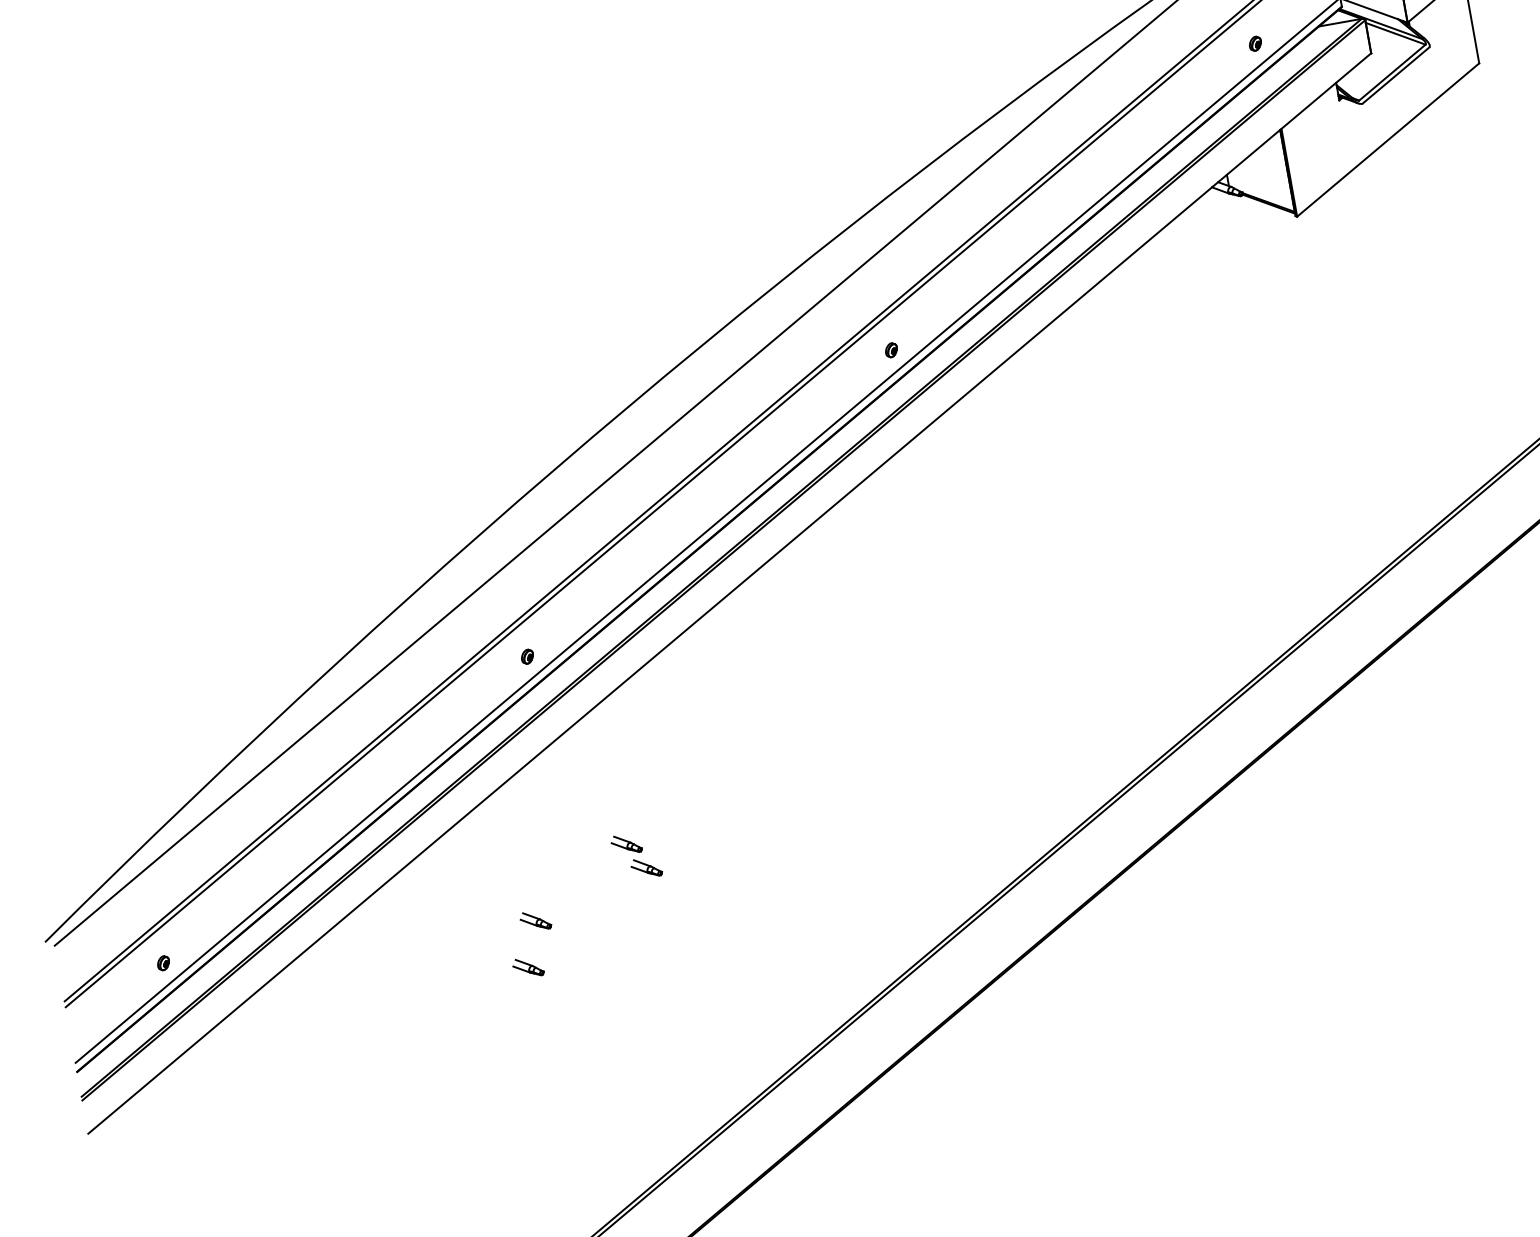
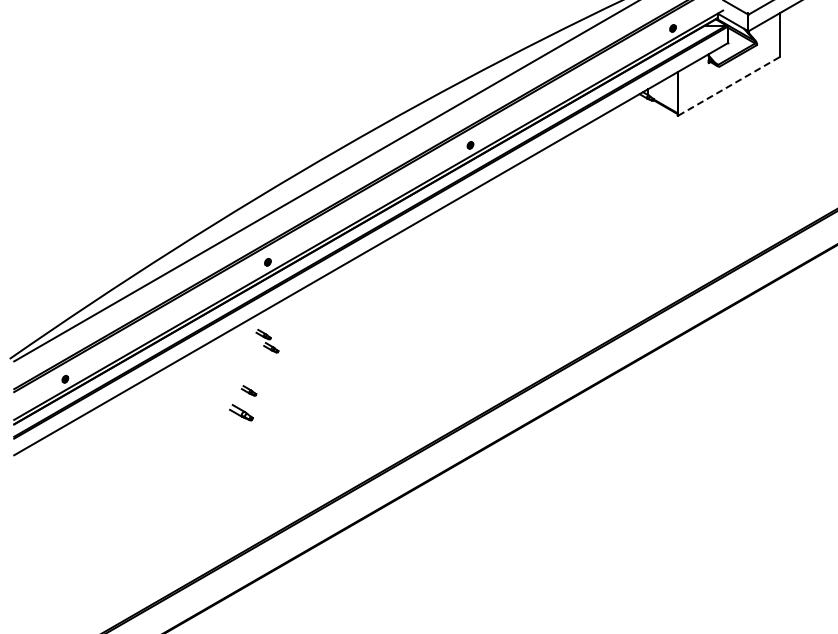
line: (1387, 140) -> (728, 86), solid -> dashed
part: (636, 856) -> (267, 341), moved
part: (528, 966) -> (241, 412), size x1.6

